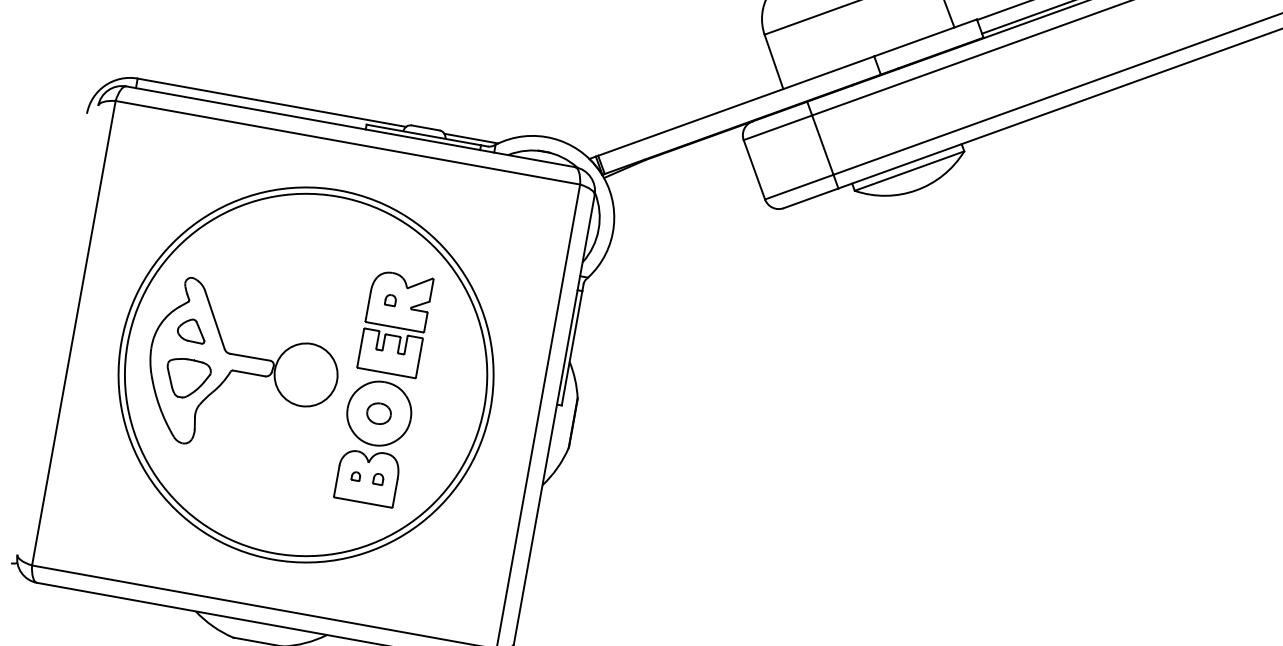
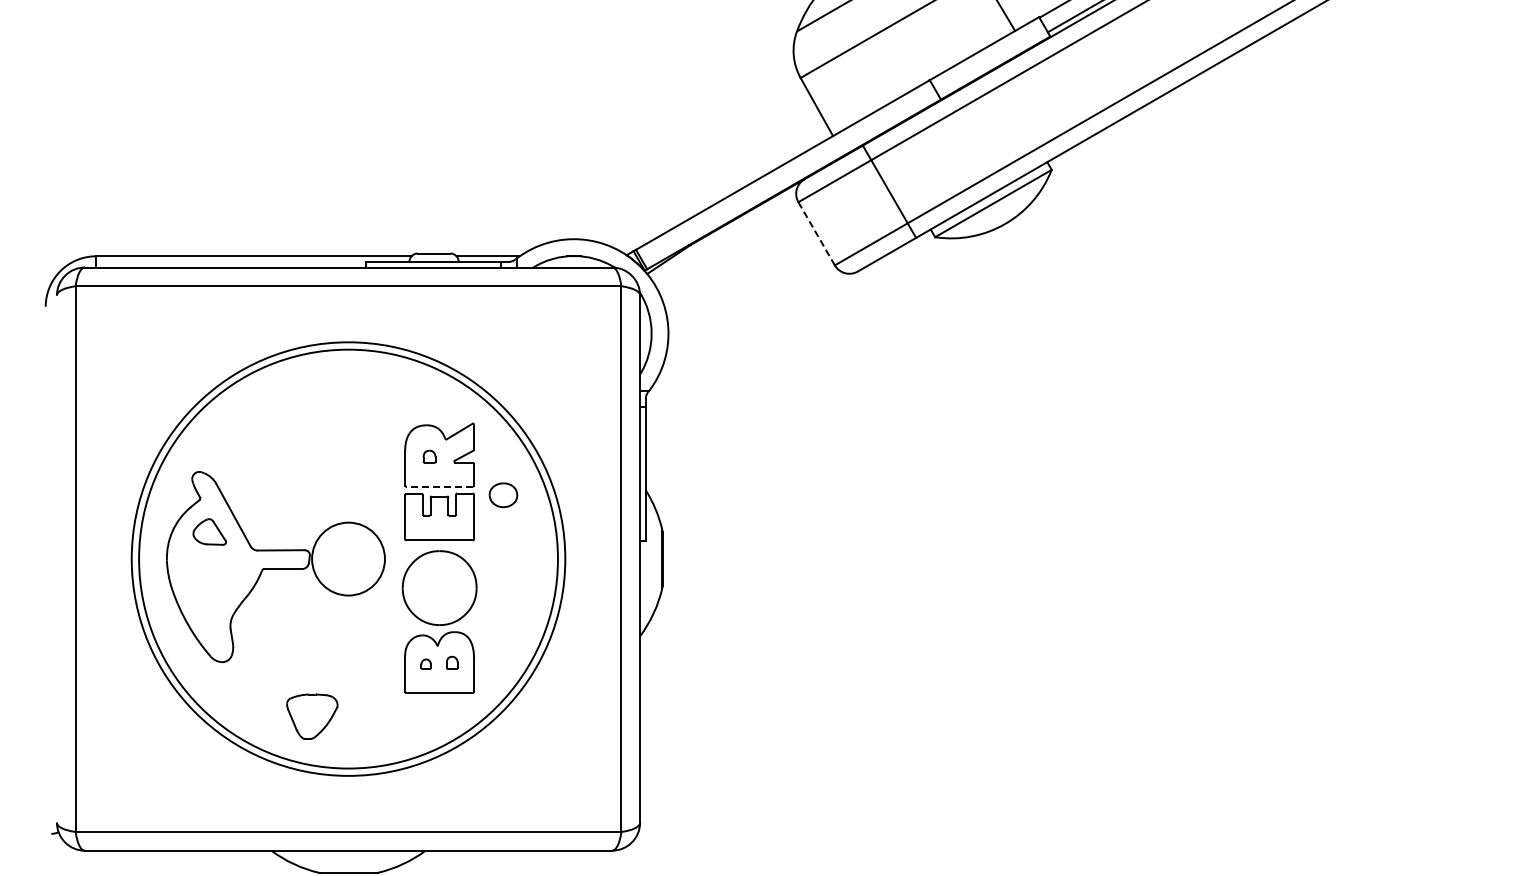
line: (754, 170) -> (816, 234), solid -> dashed
line: (394, 327) -> (439, 486), solid -> dashed
part: (187, 378) -> (312, 716), moved
part: (379, 413) -> (503, 495), moved

